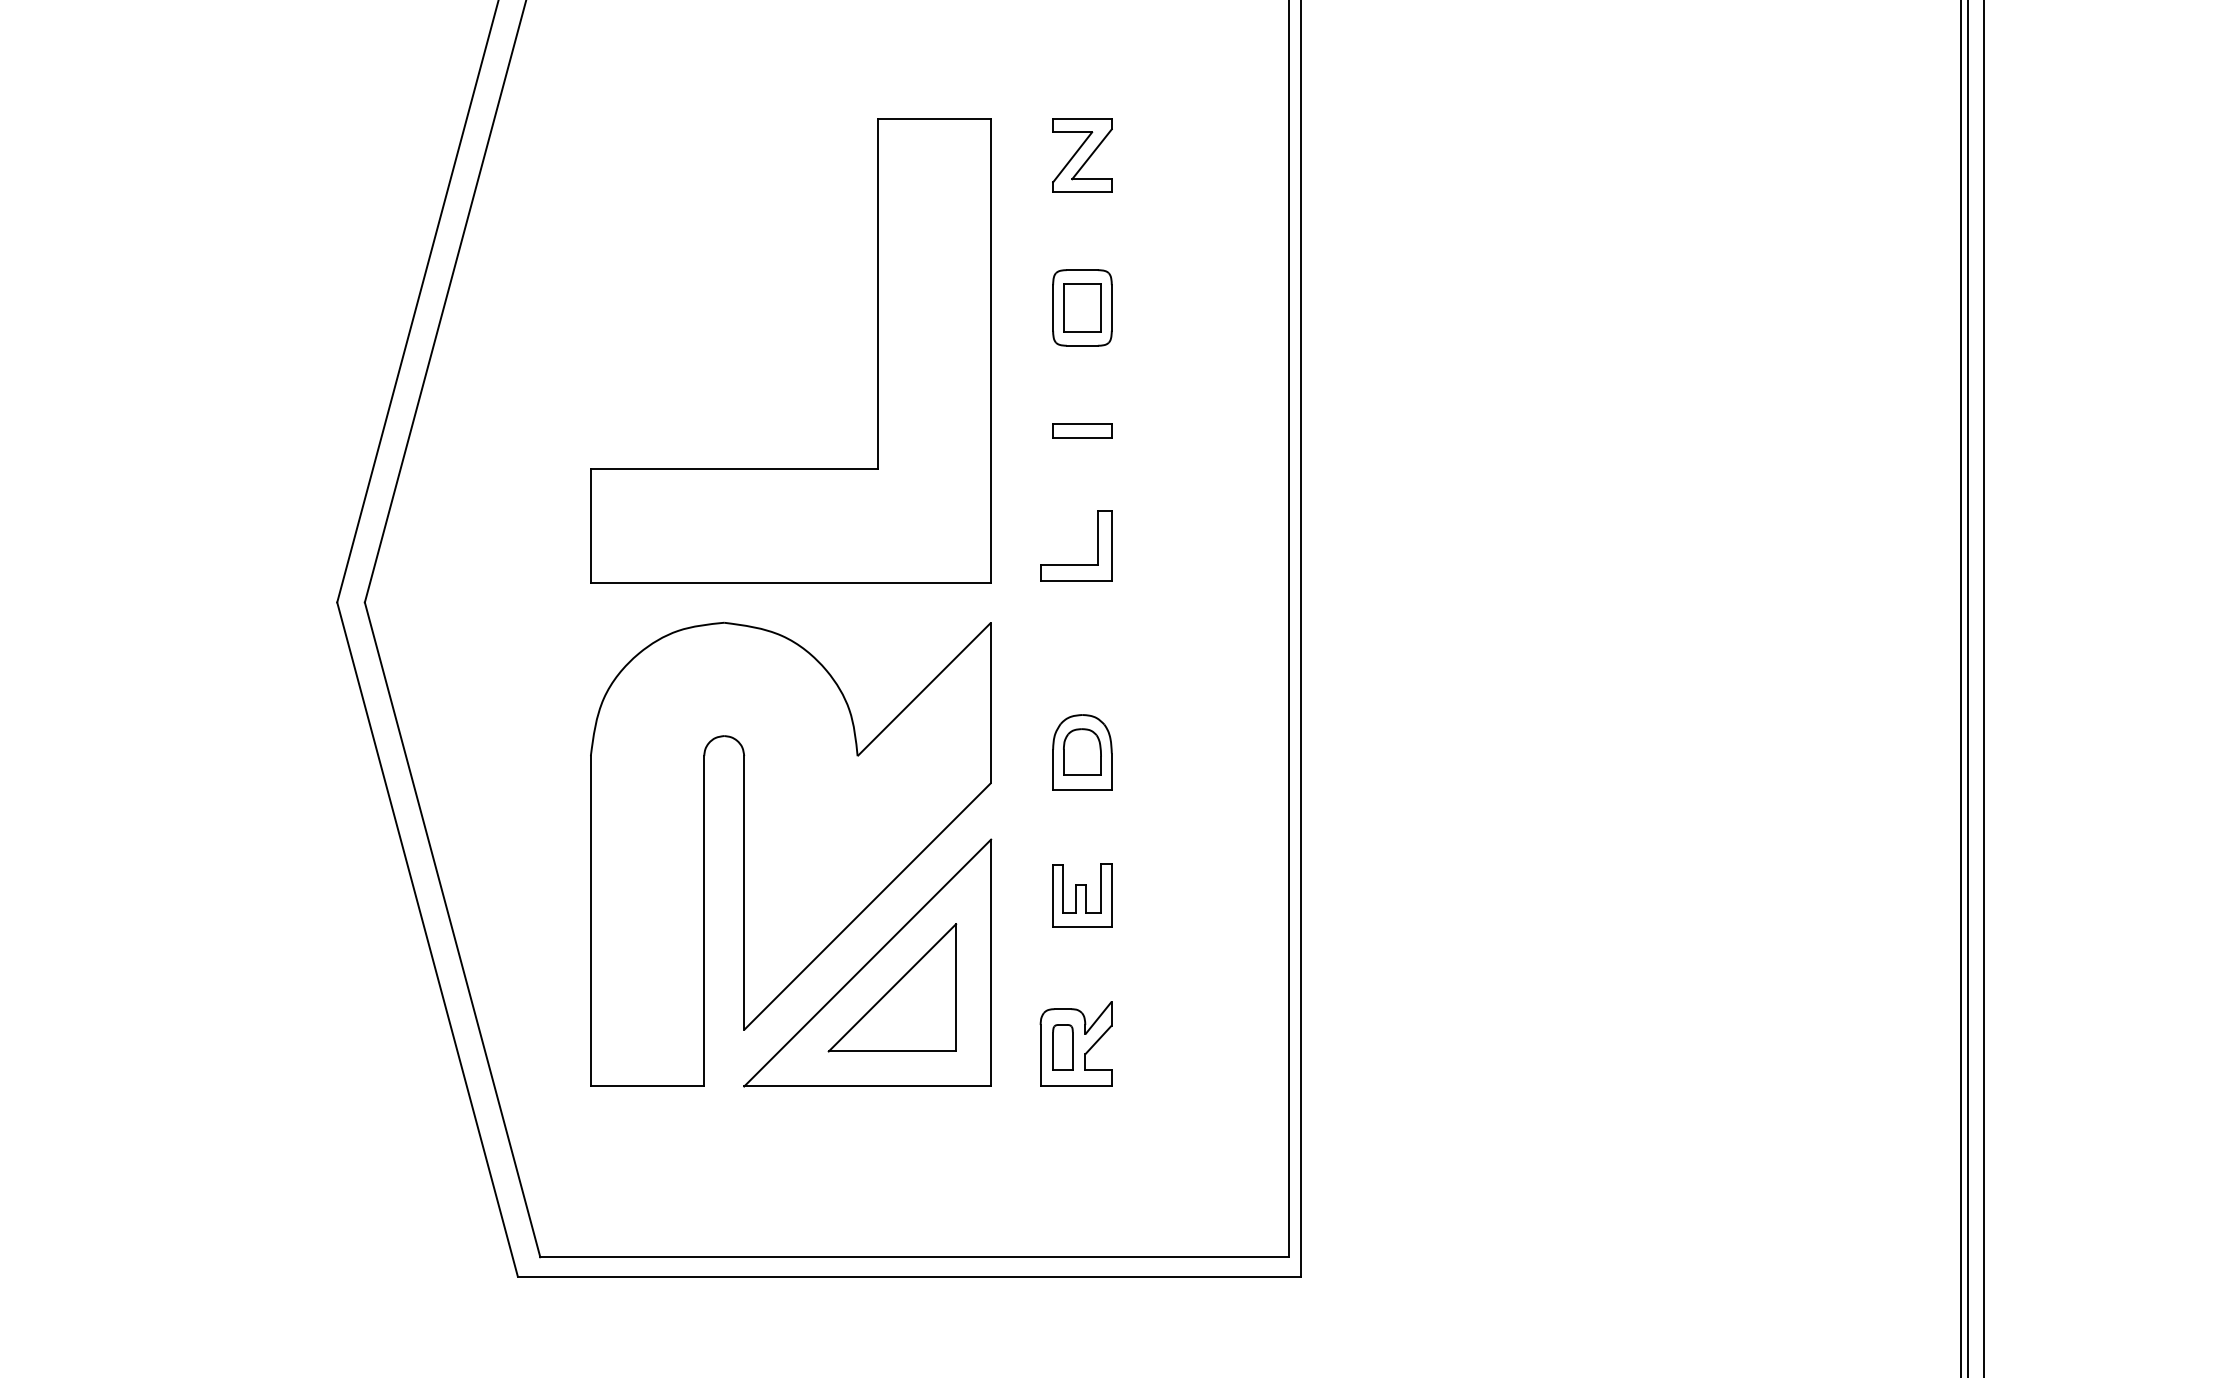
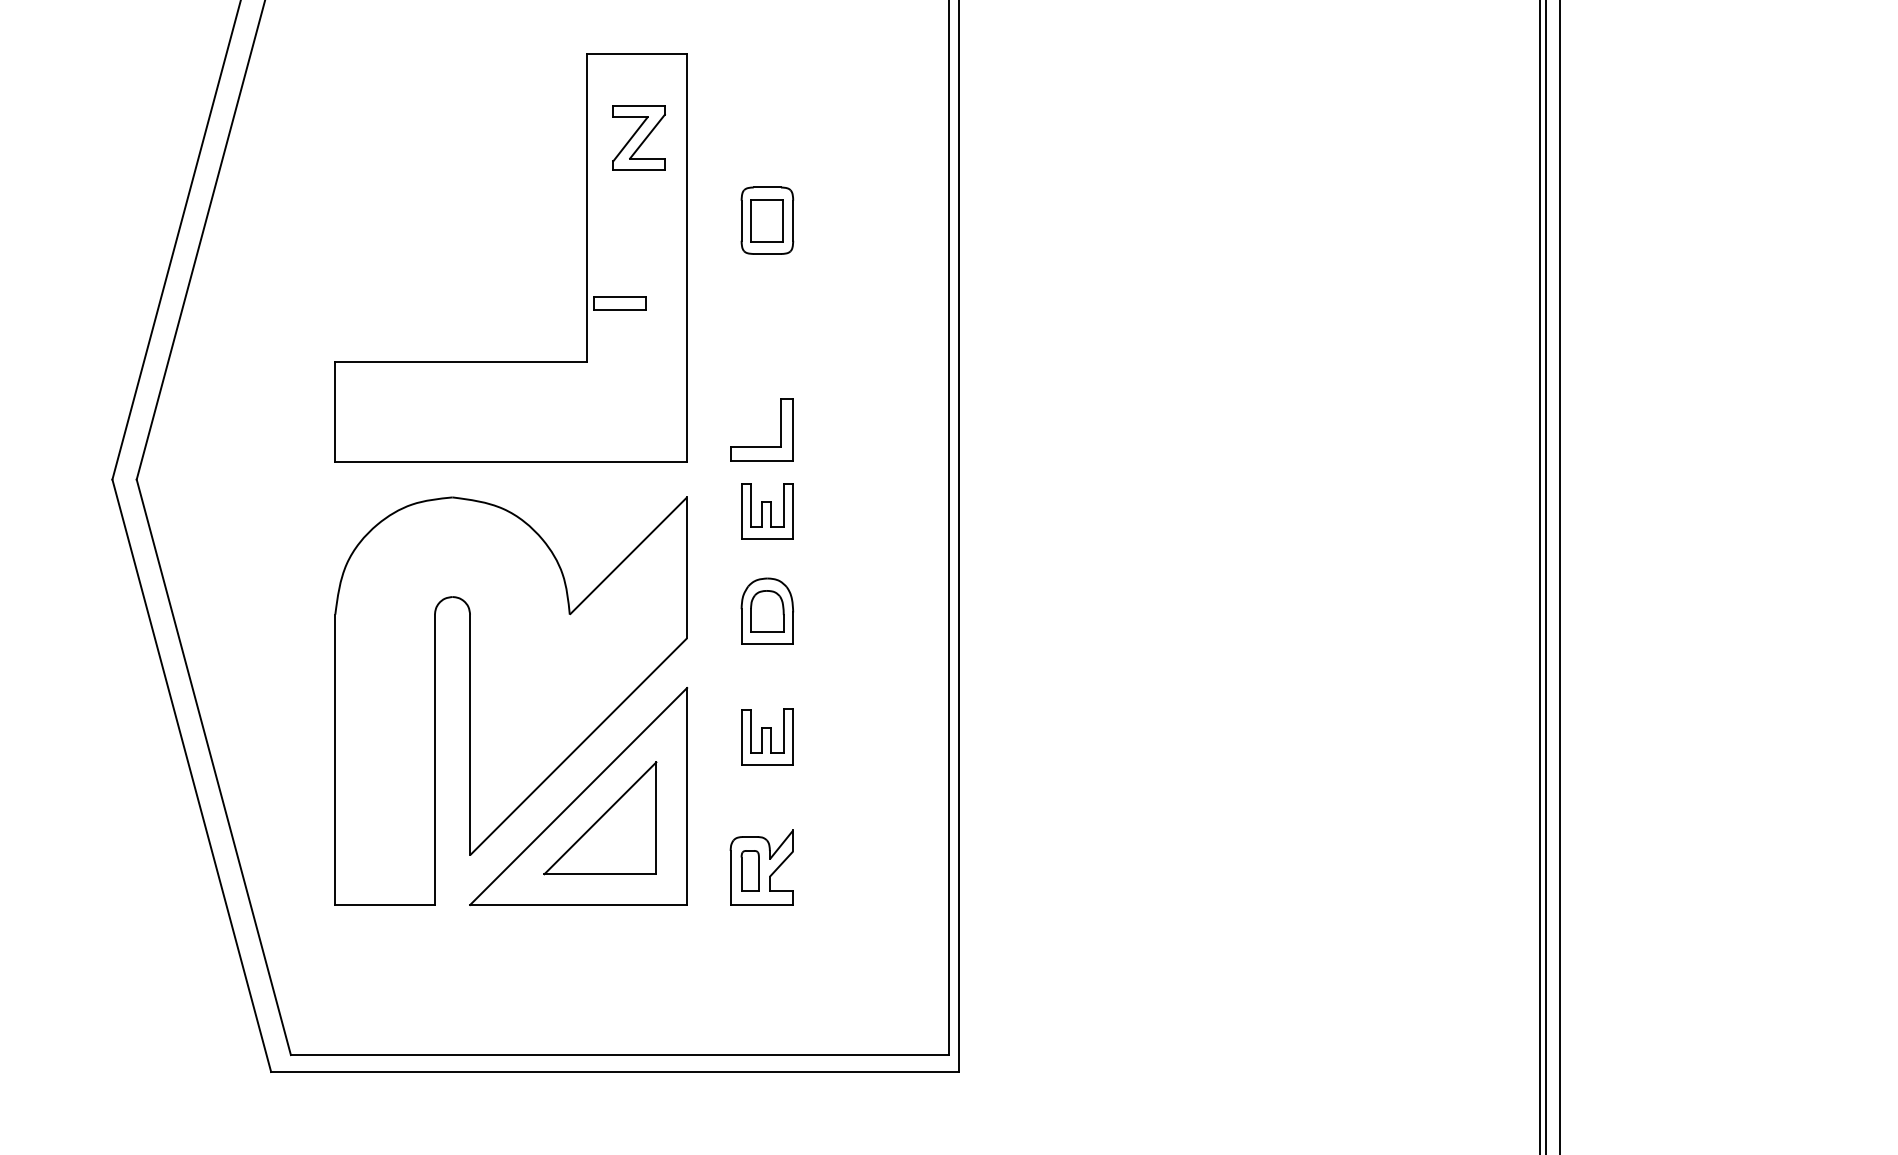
part: (1082, 155) -> (639, 137), moved
part: (1082, 430) -> (619, 302), moved
part: (1082, 638) -> (767, 511), added

